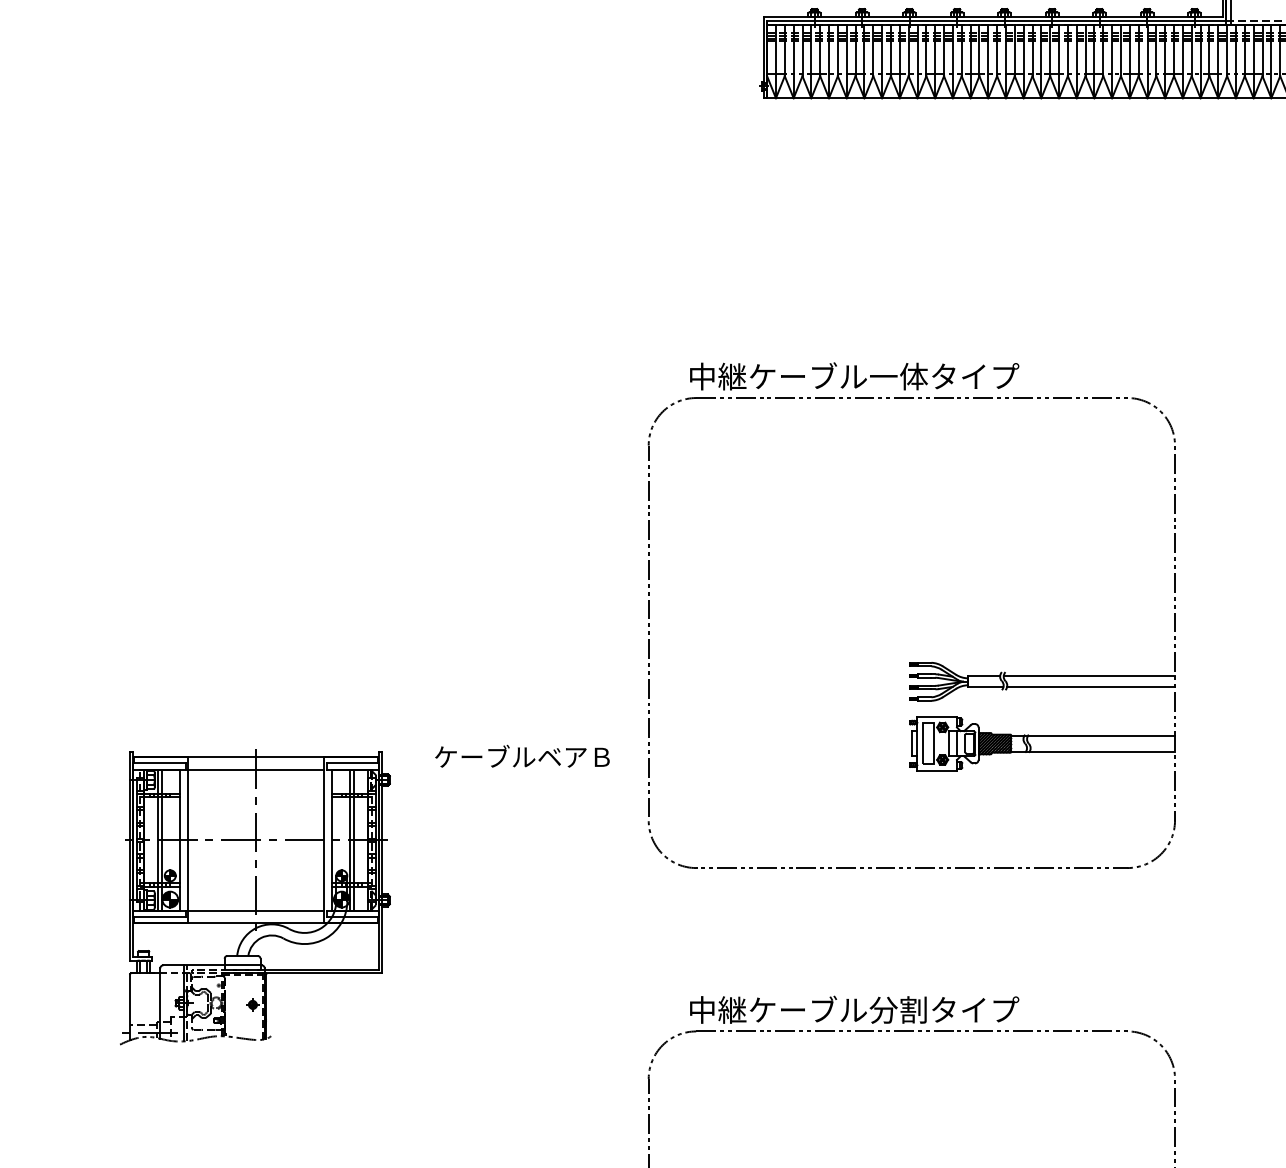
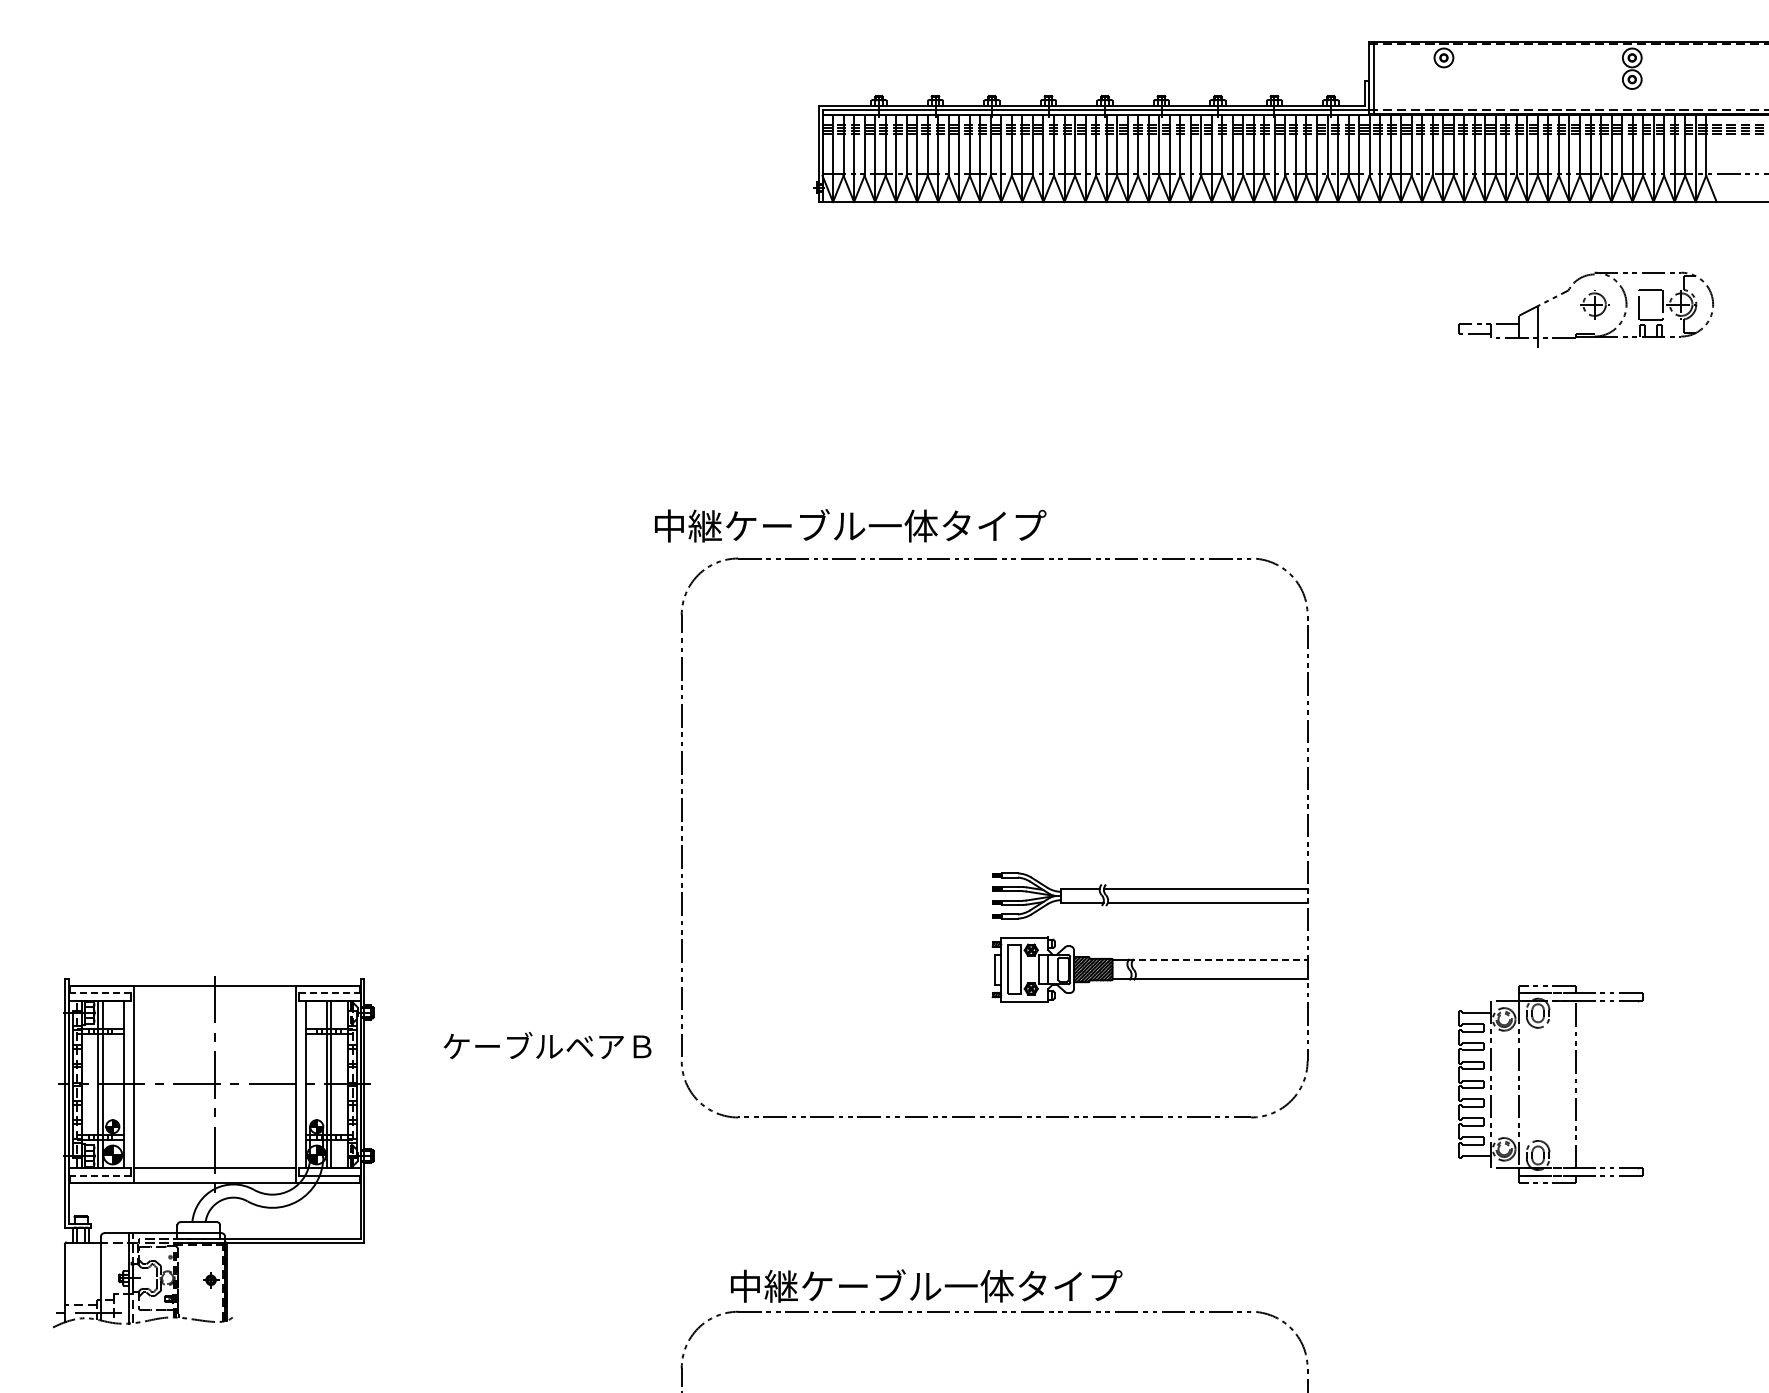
text: (854, 376) -> (850, 525), moved
line: (1100, 736) -> (1218, 960), solid -> dashed
text: (522, 756) -> (547, 1045), moved
line: (159, 763) -> (100, 993), solid -> dashed
line: (352, 763) -> (329, 993), solid -> dashed
line: (255, 769) -> (214, 1000), removed
line: (159, 916) -> (99, 1175), solid -> dashed
text: (898, 1009) -> (978, 1285), 中継ケーブル分割タイプ -> 中継ケーブル一体タイプ

